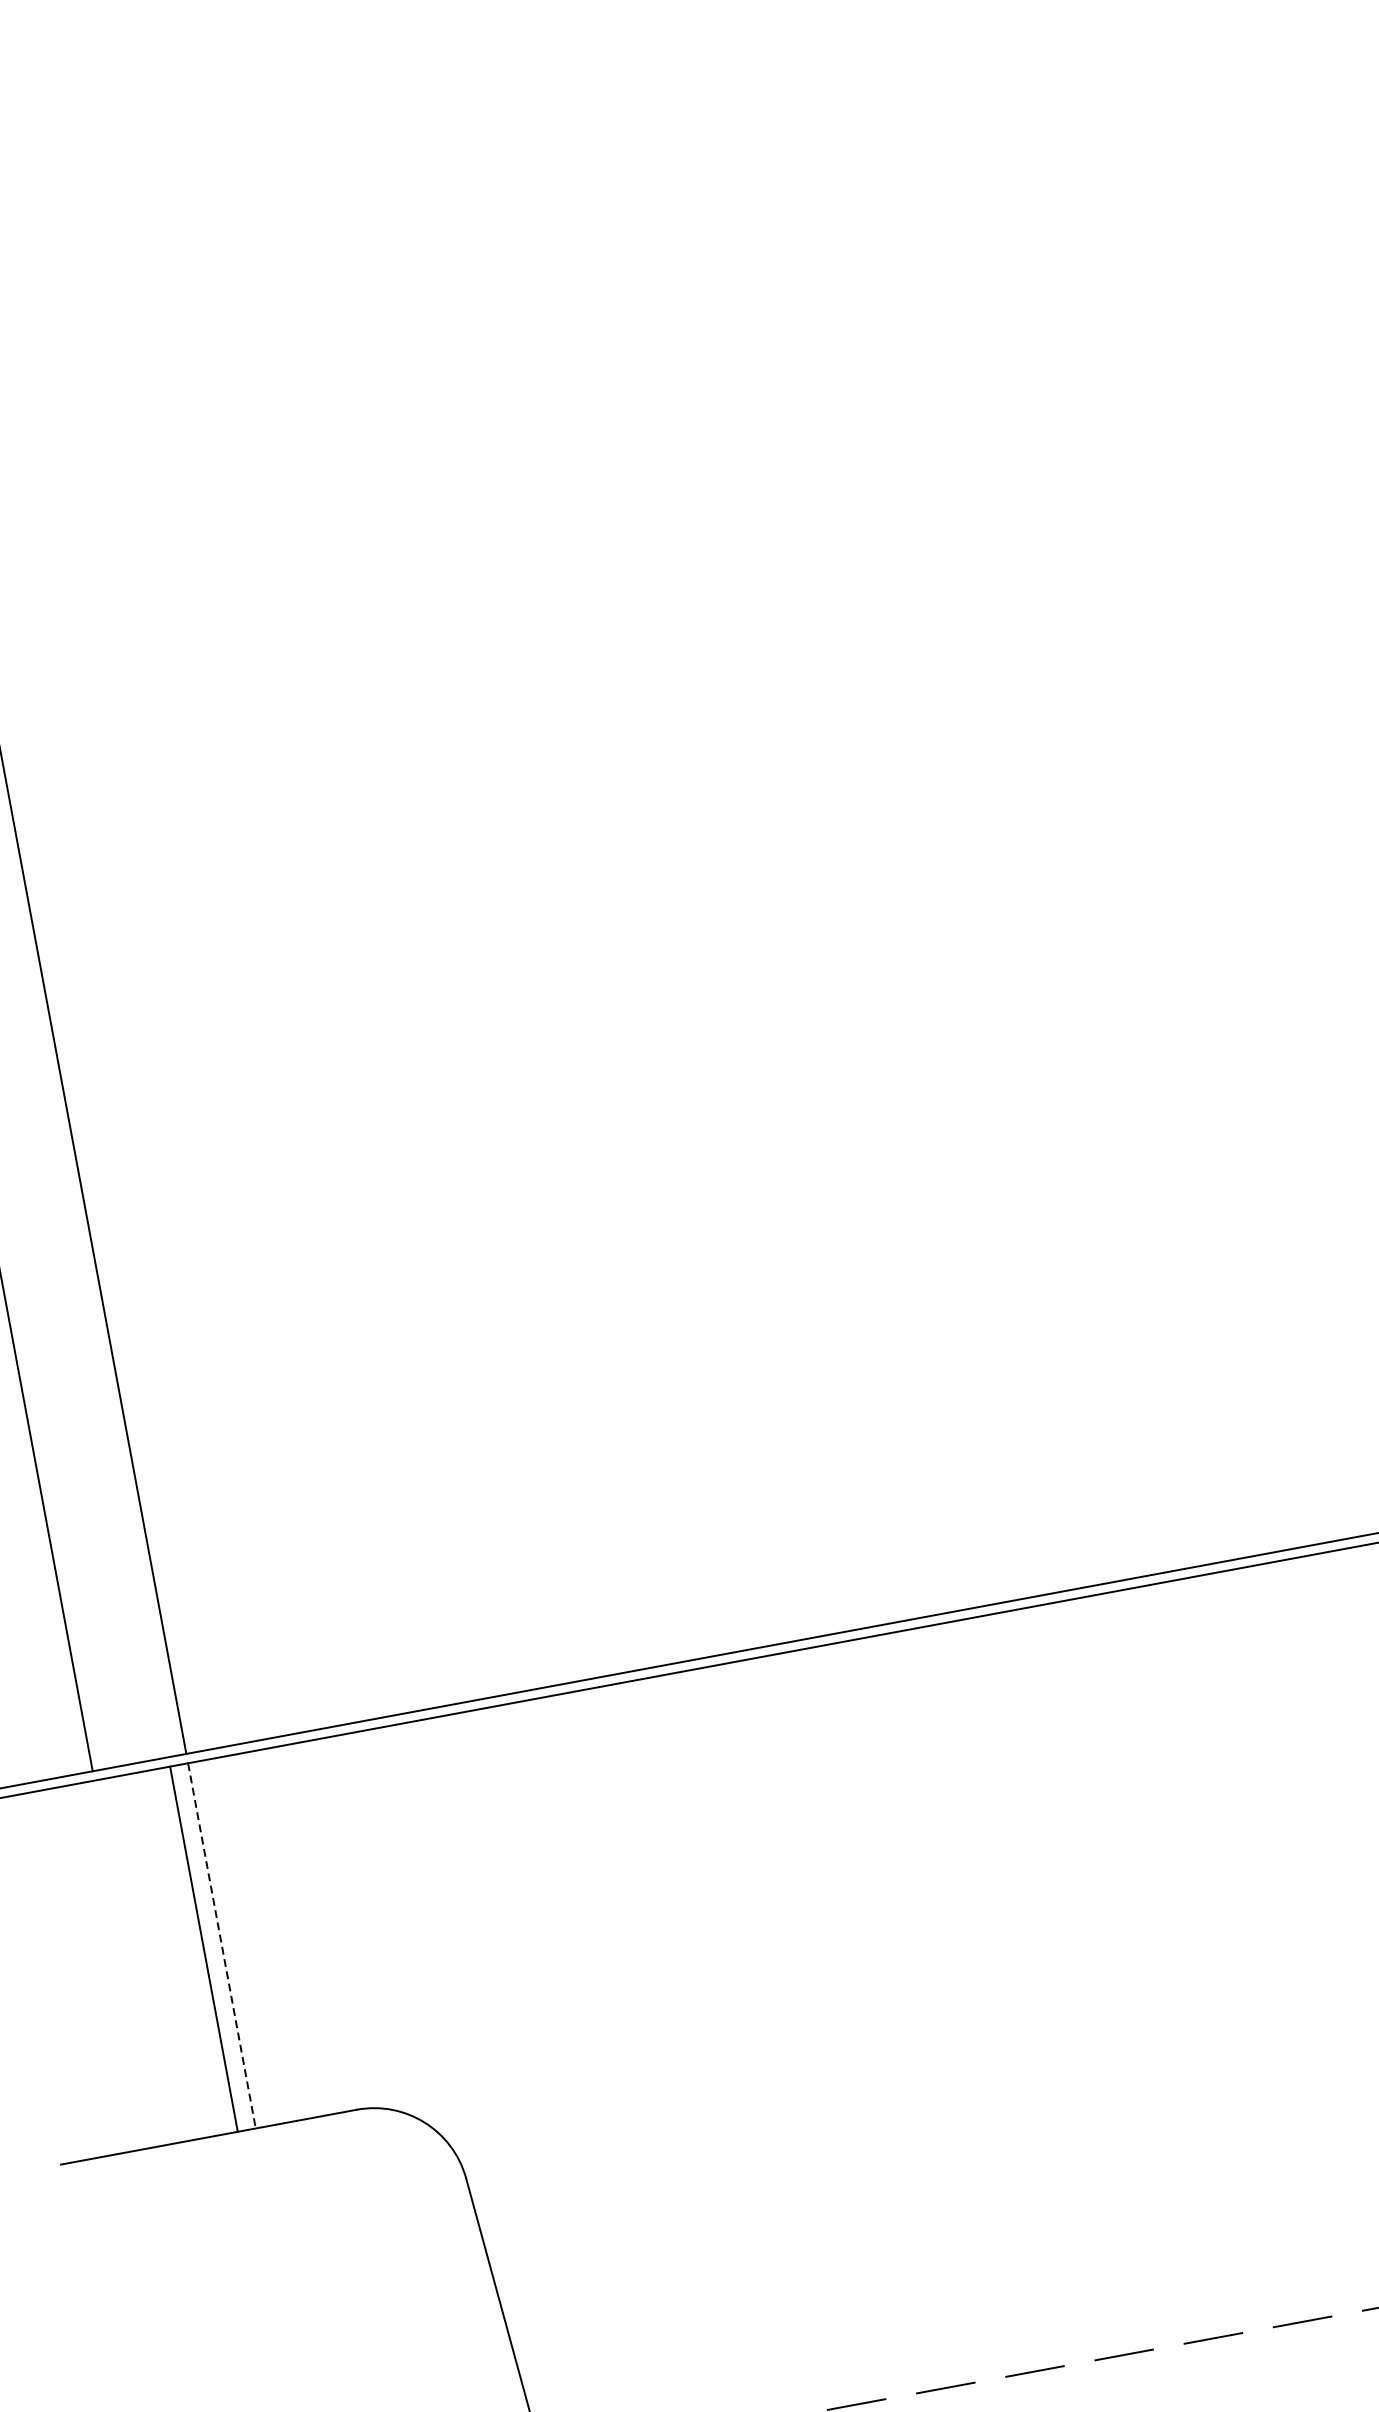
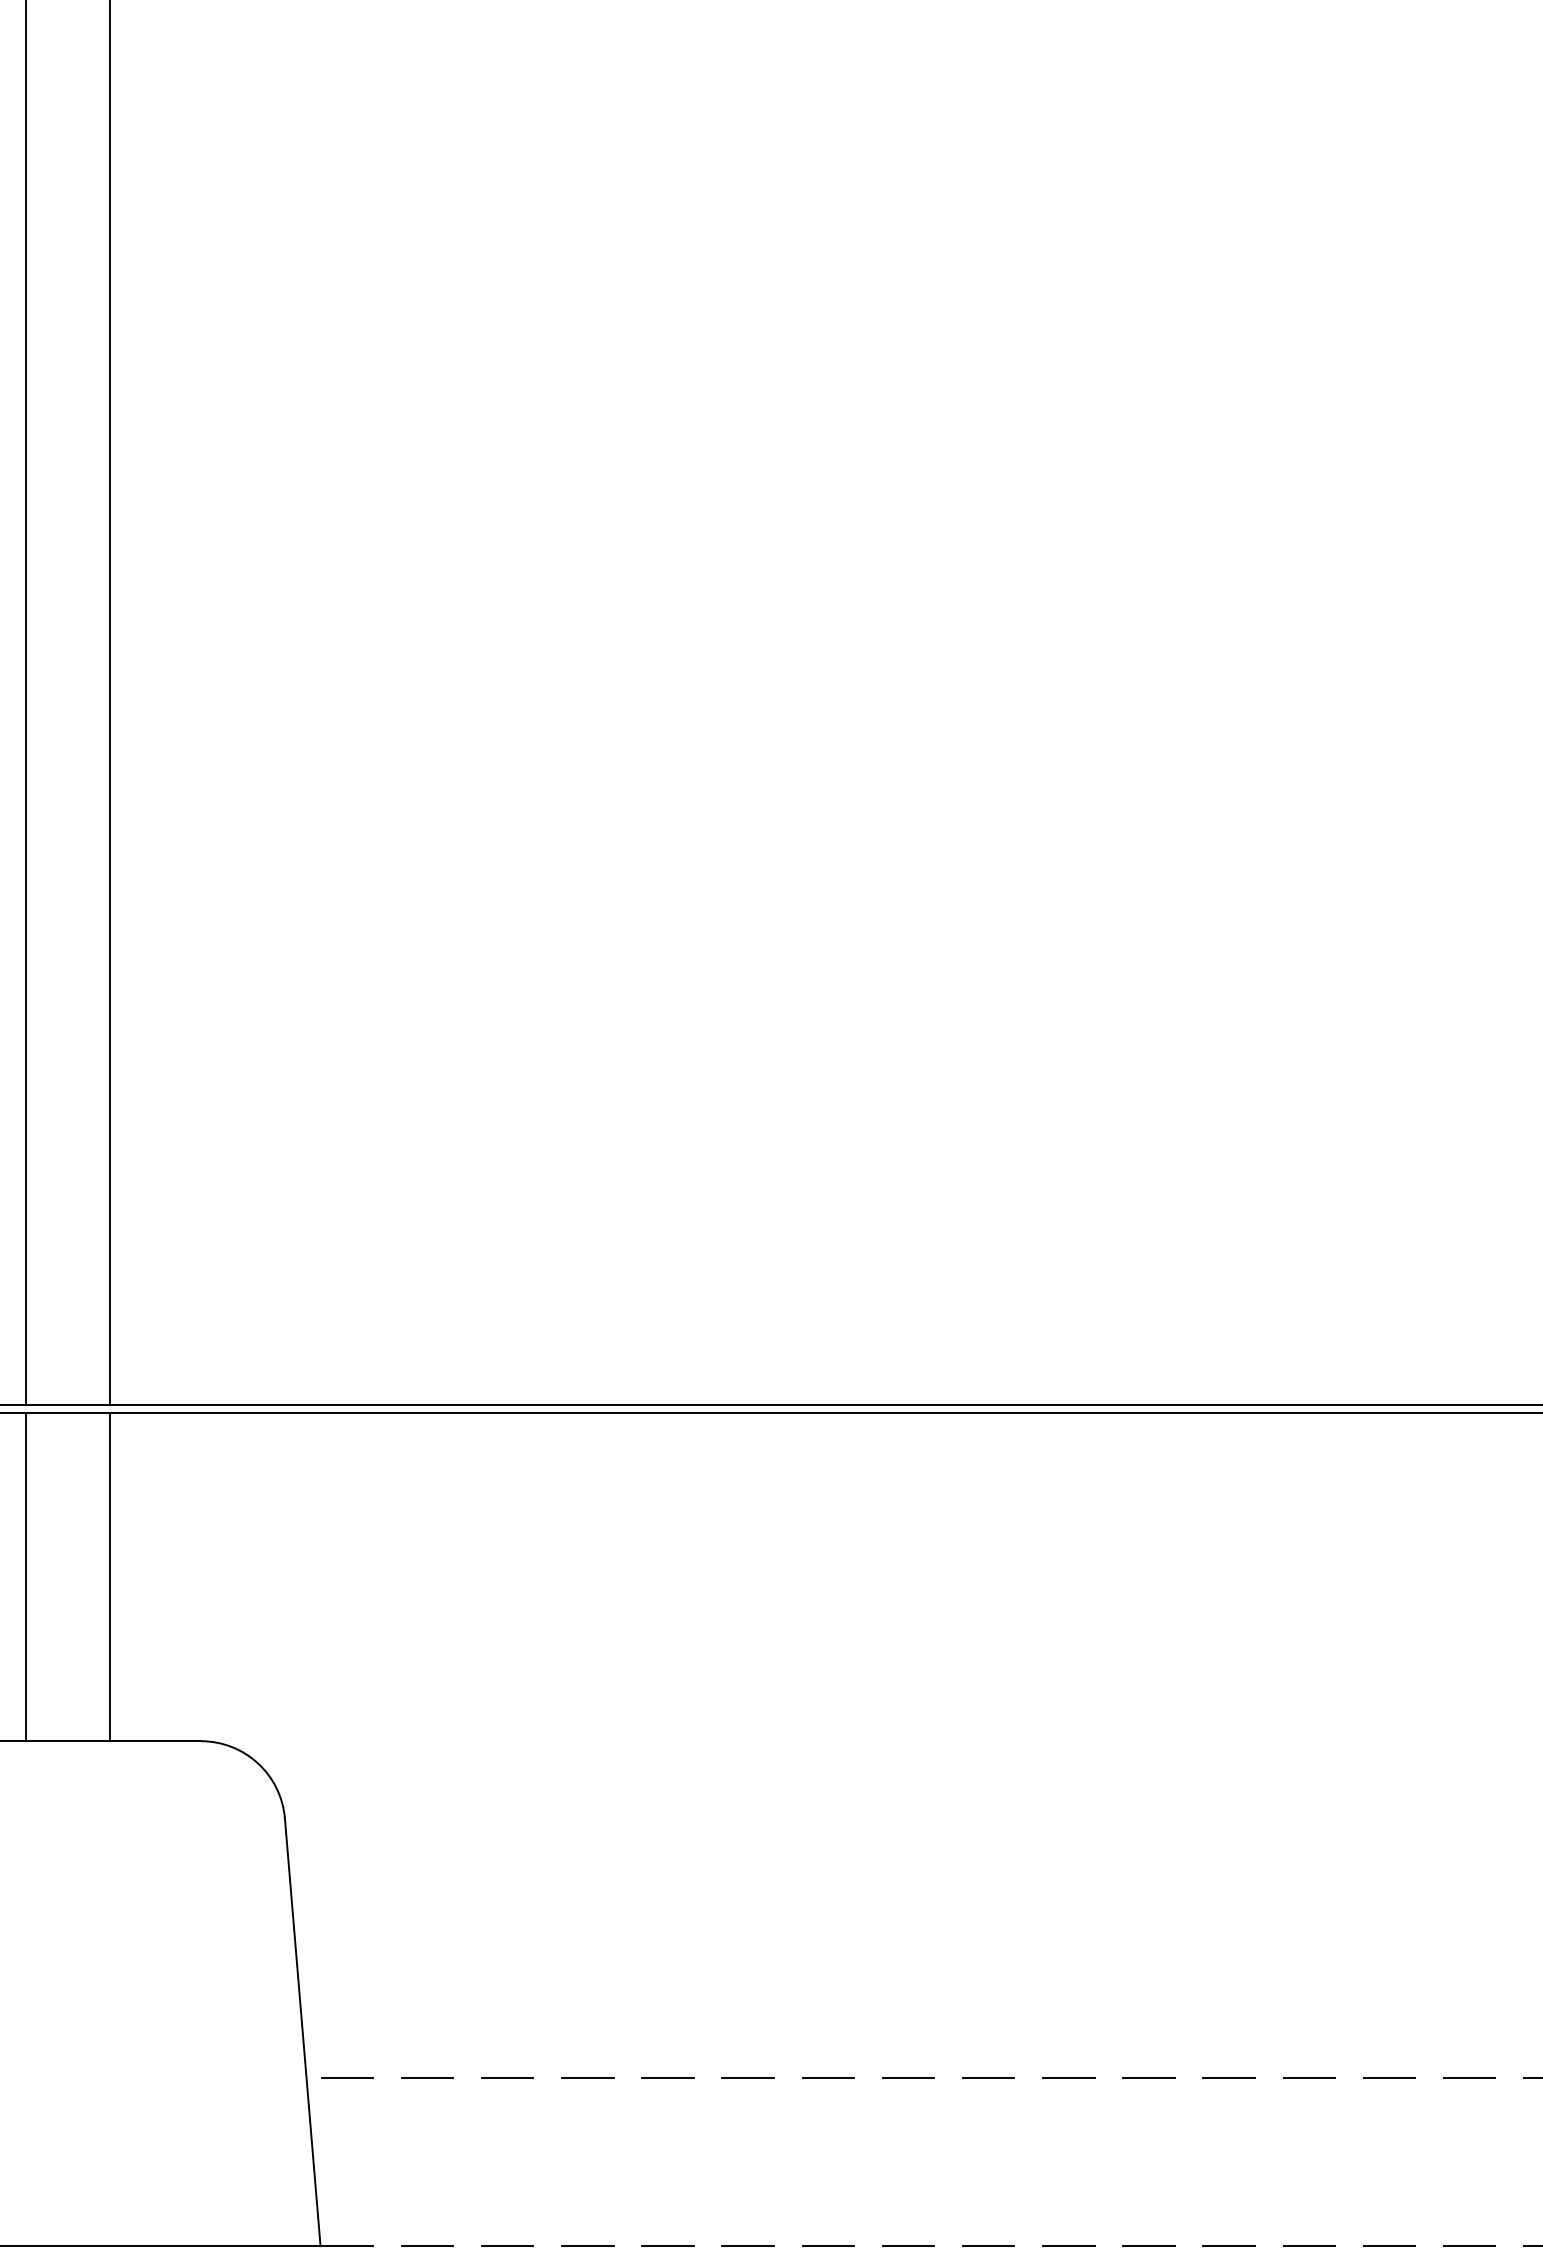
line: (222, 1946) -> (110, 1577), dashed -> solid
line: (203, 1948) -> (25, 1576), moved

